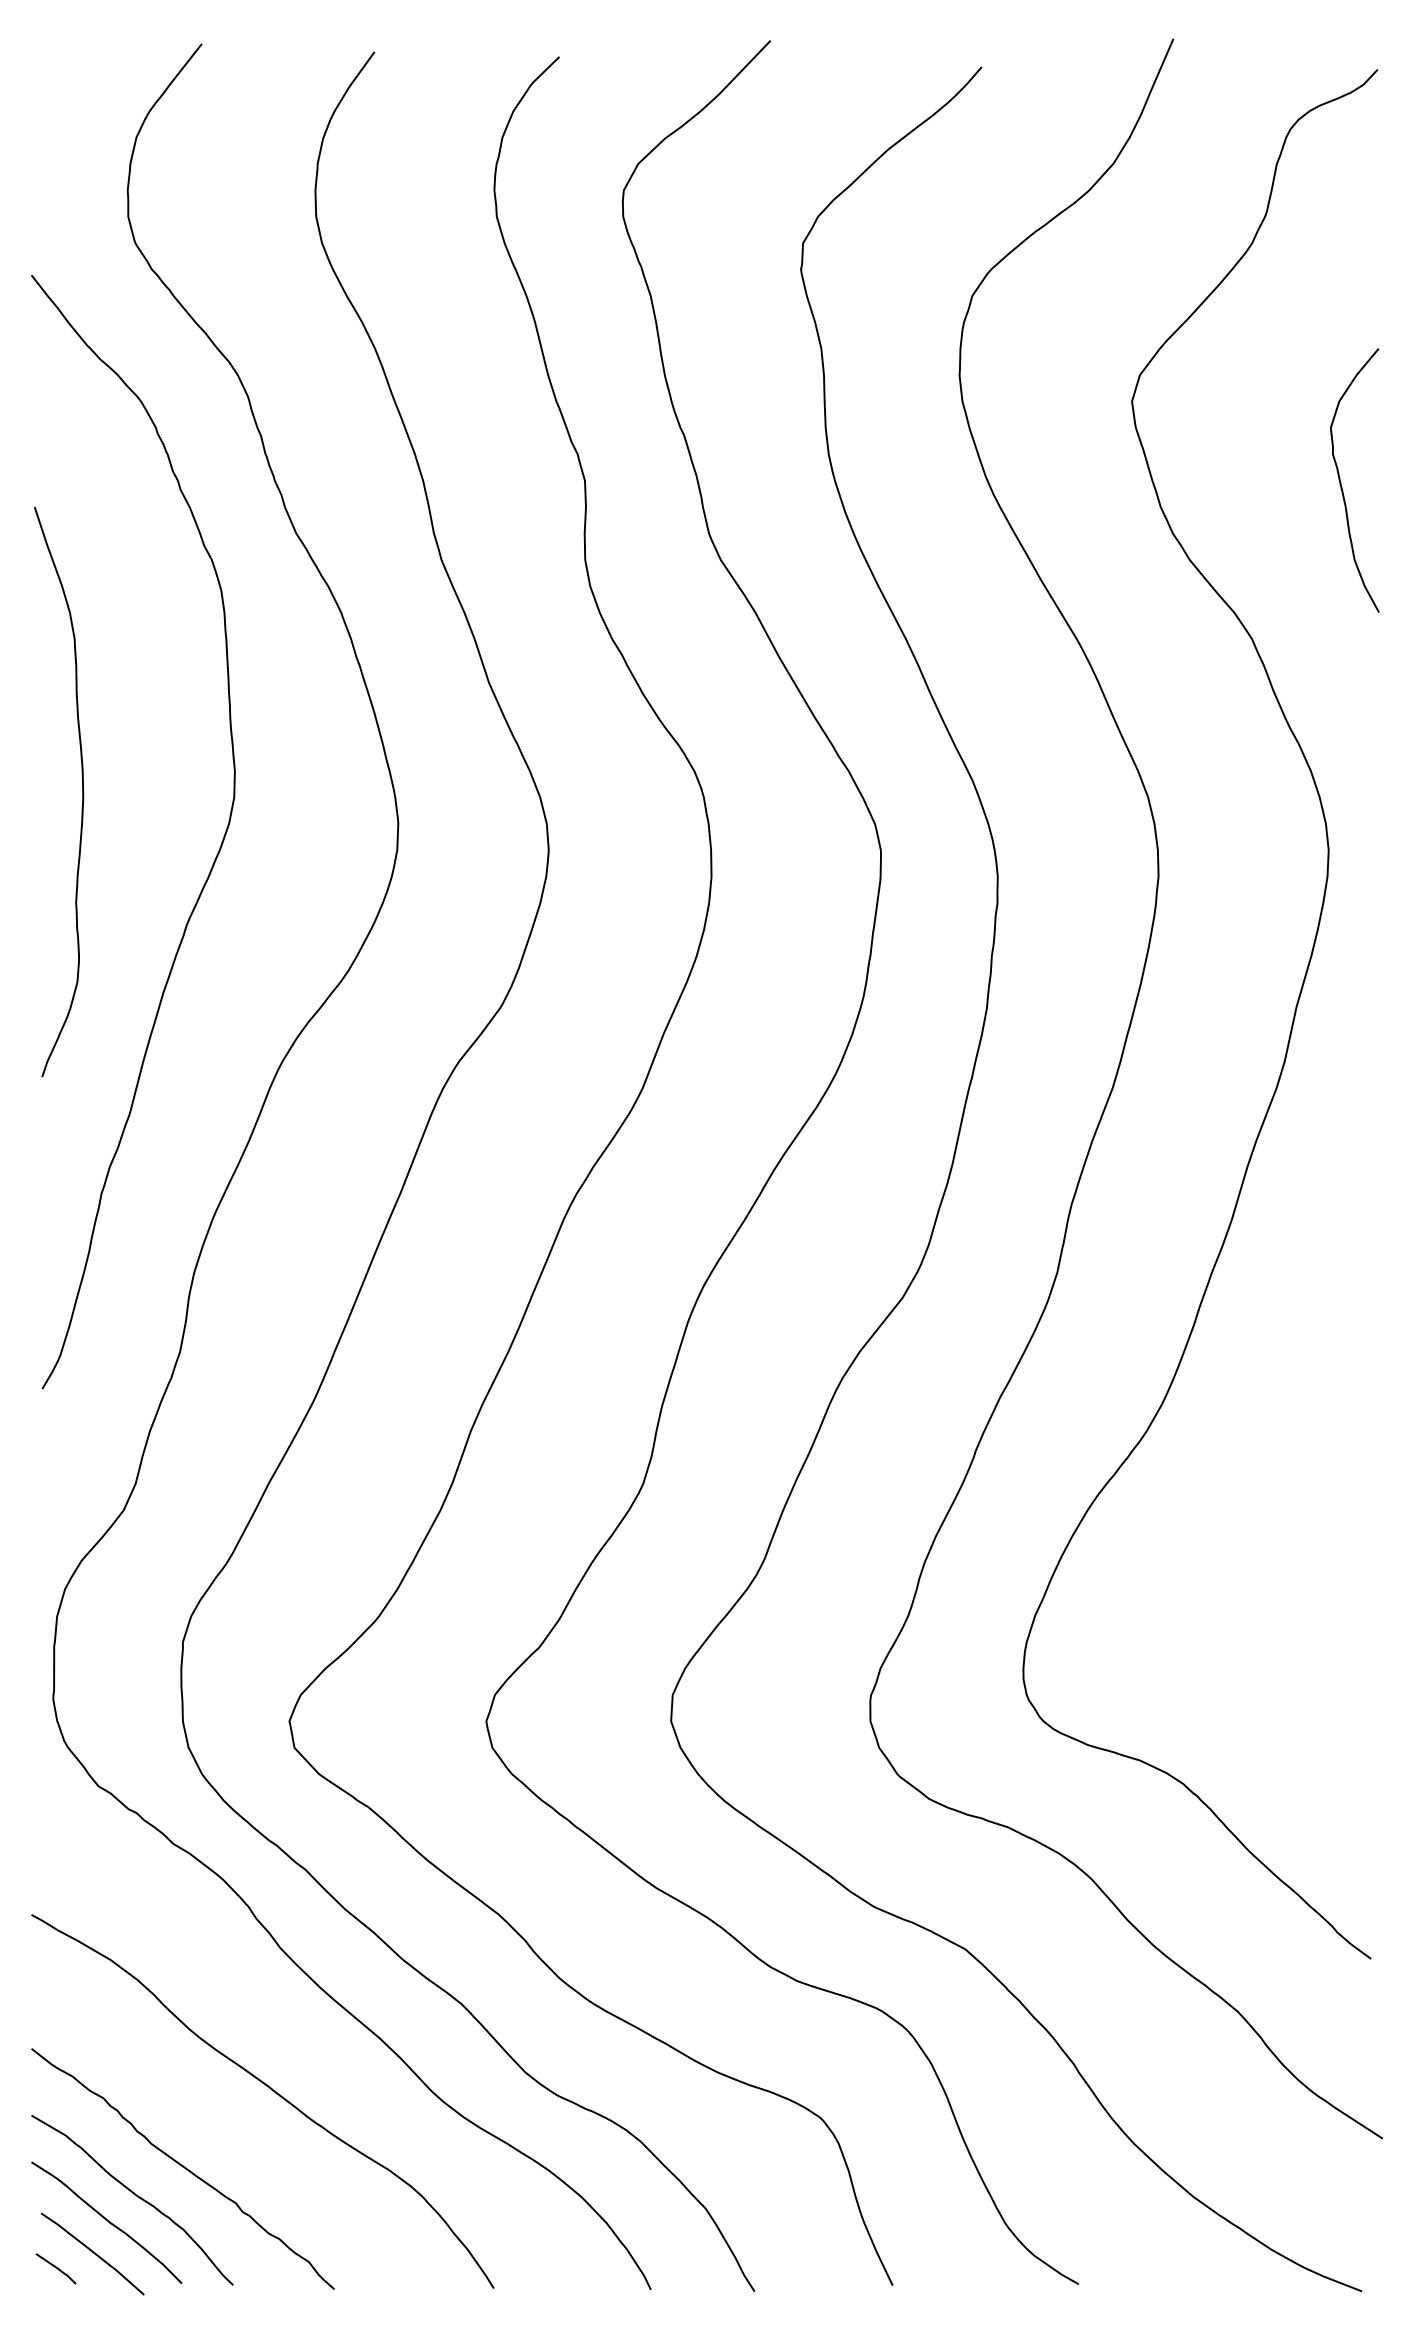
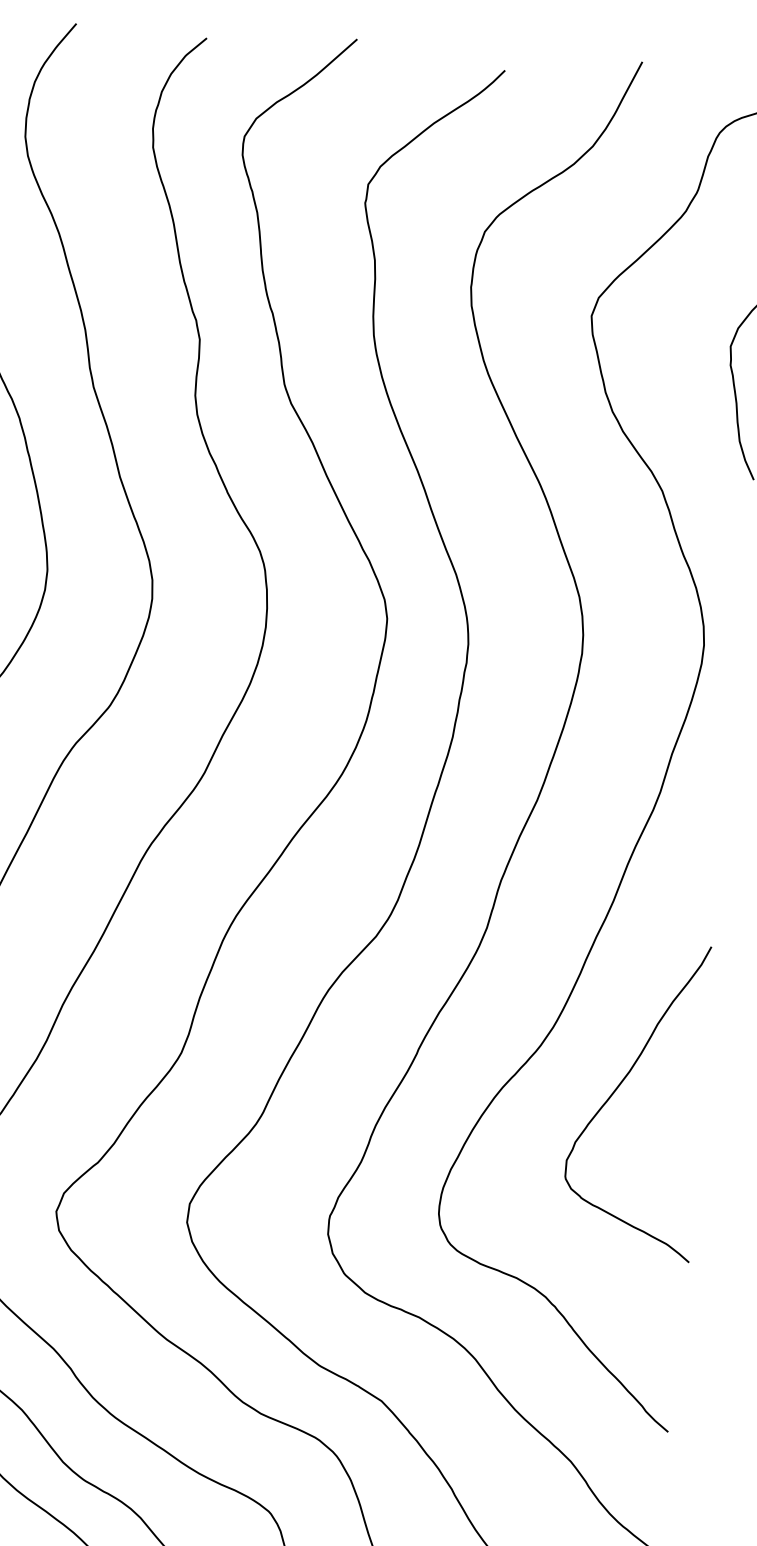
curve: (1262, 1478) -> (619, 1085), added

